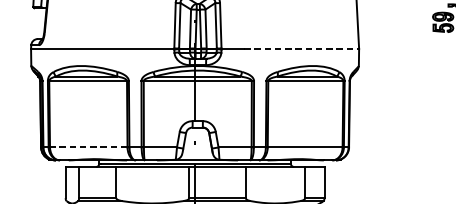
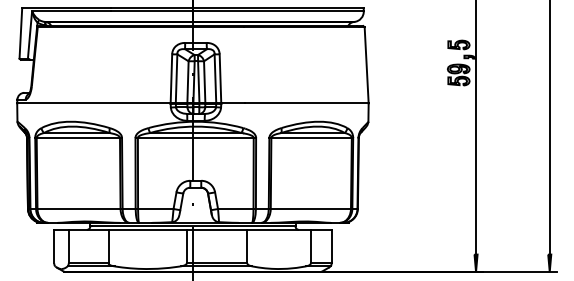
line: (302, 48) -> (307, 103), dashed -> solid
line: (89, 147) -> (79, 209), dashed -> solid

